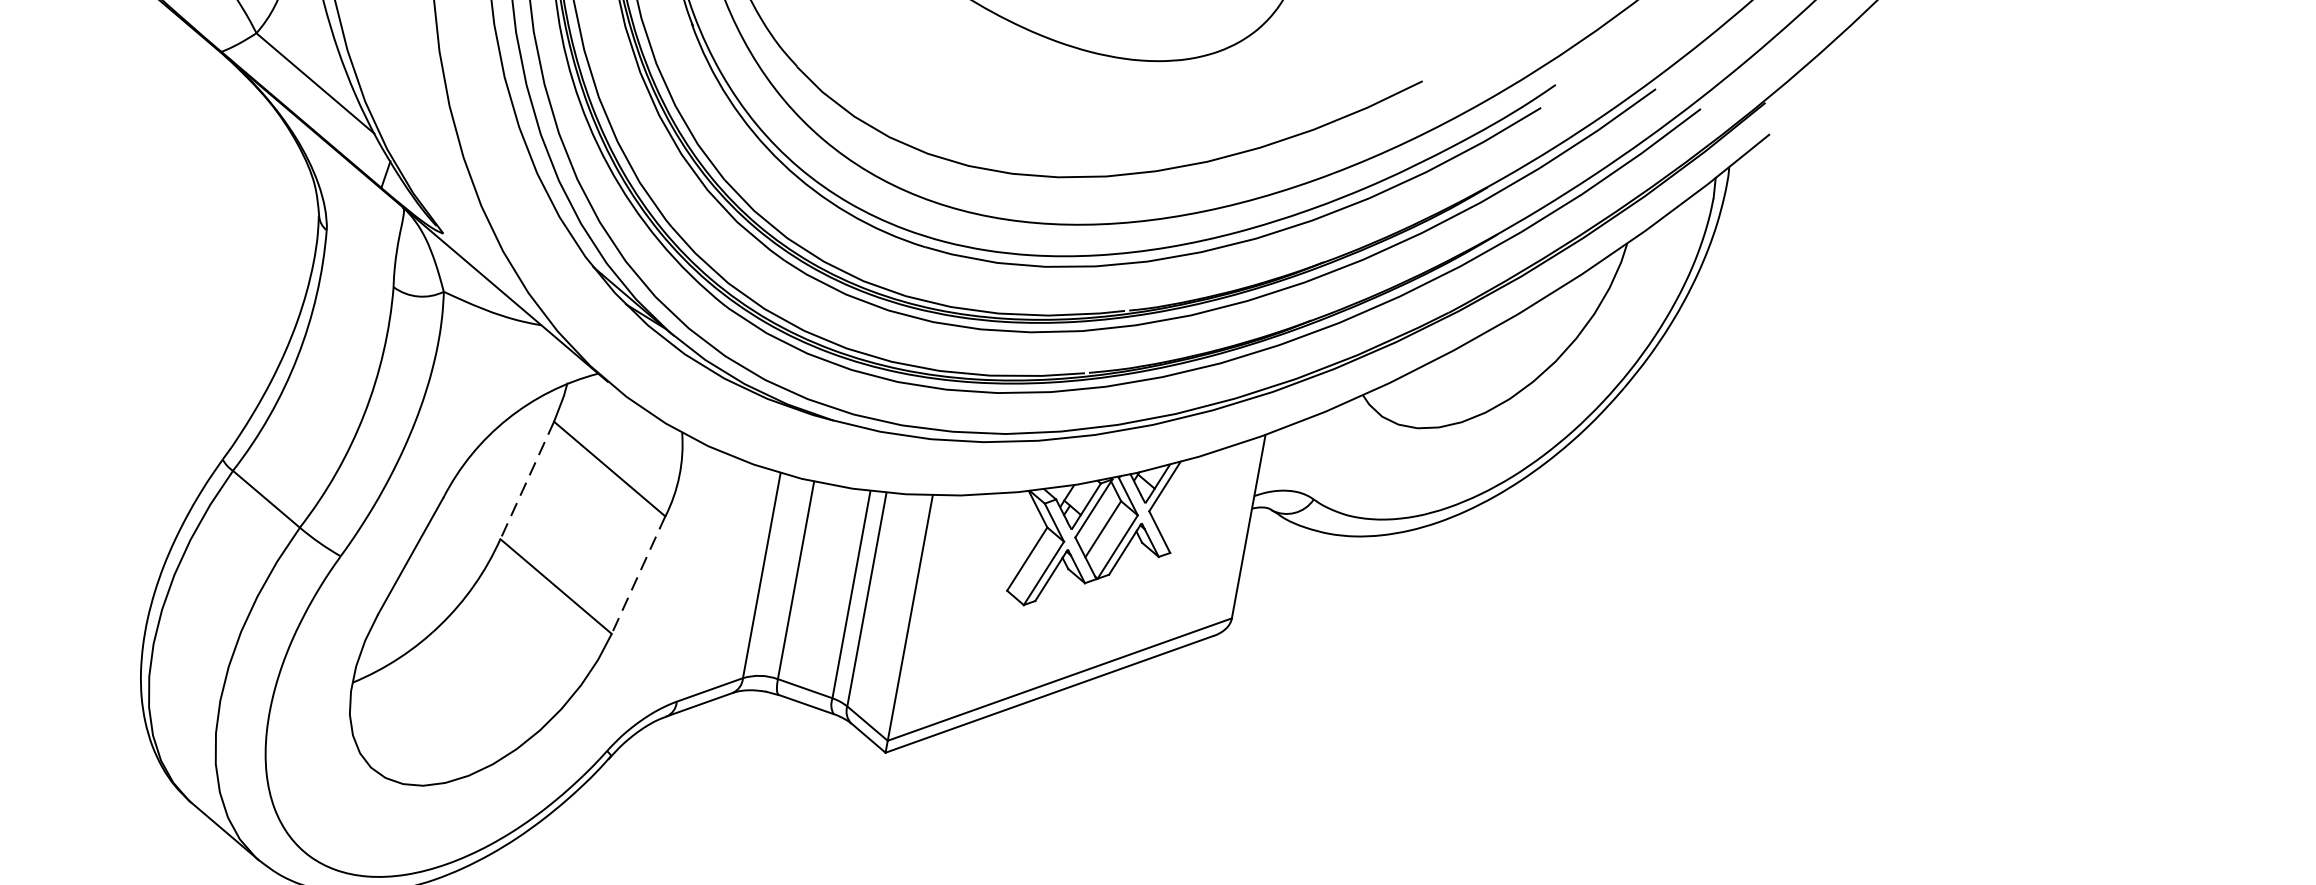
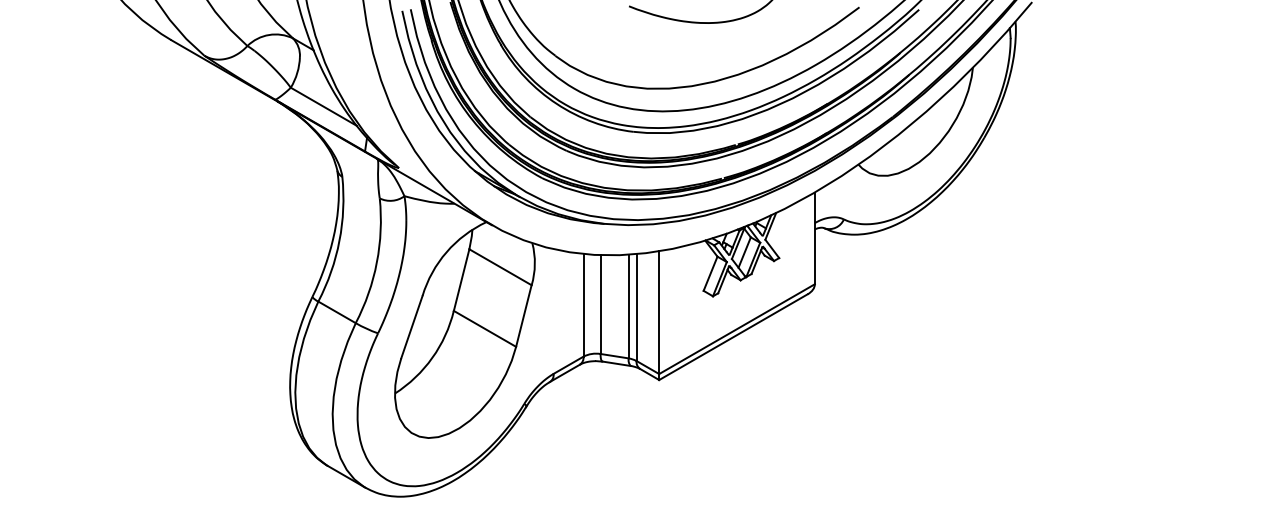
line: (526, 481) -> (461, 280), dashed -> solid
line: (637, 575) -> (523, 316), dashed -> solid

